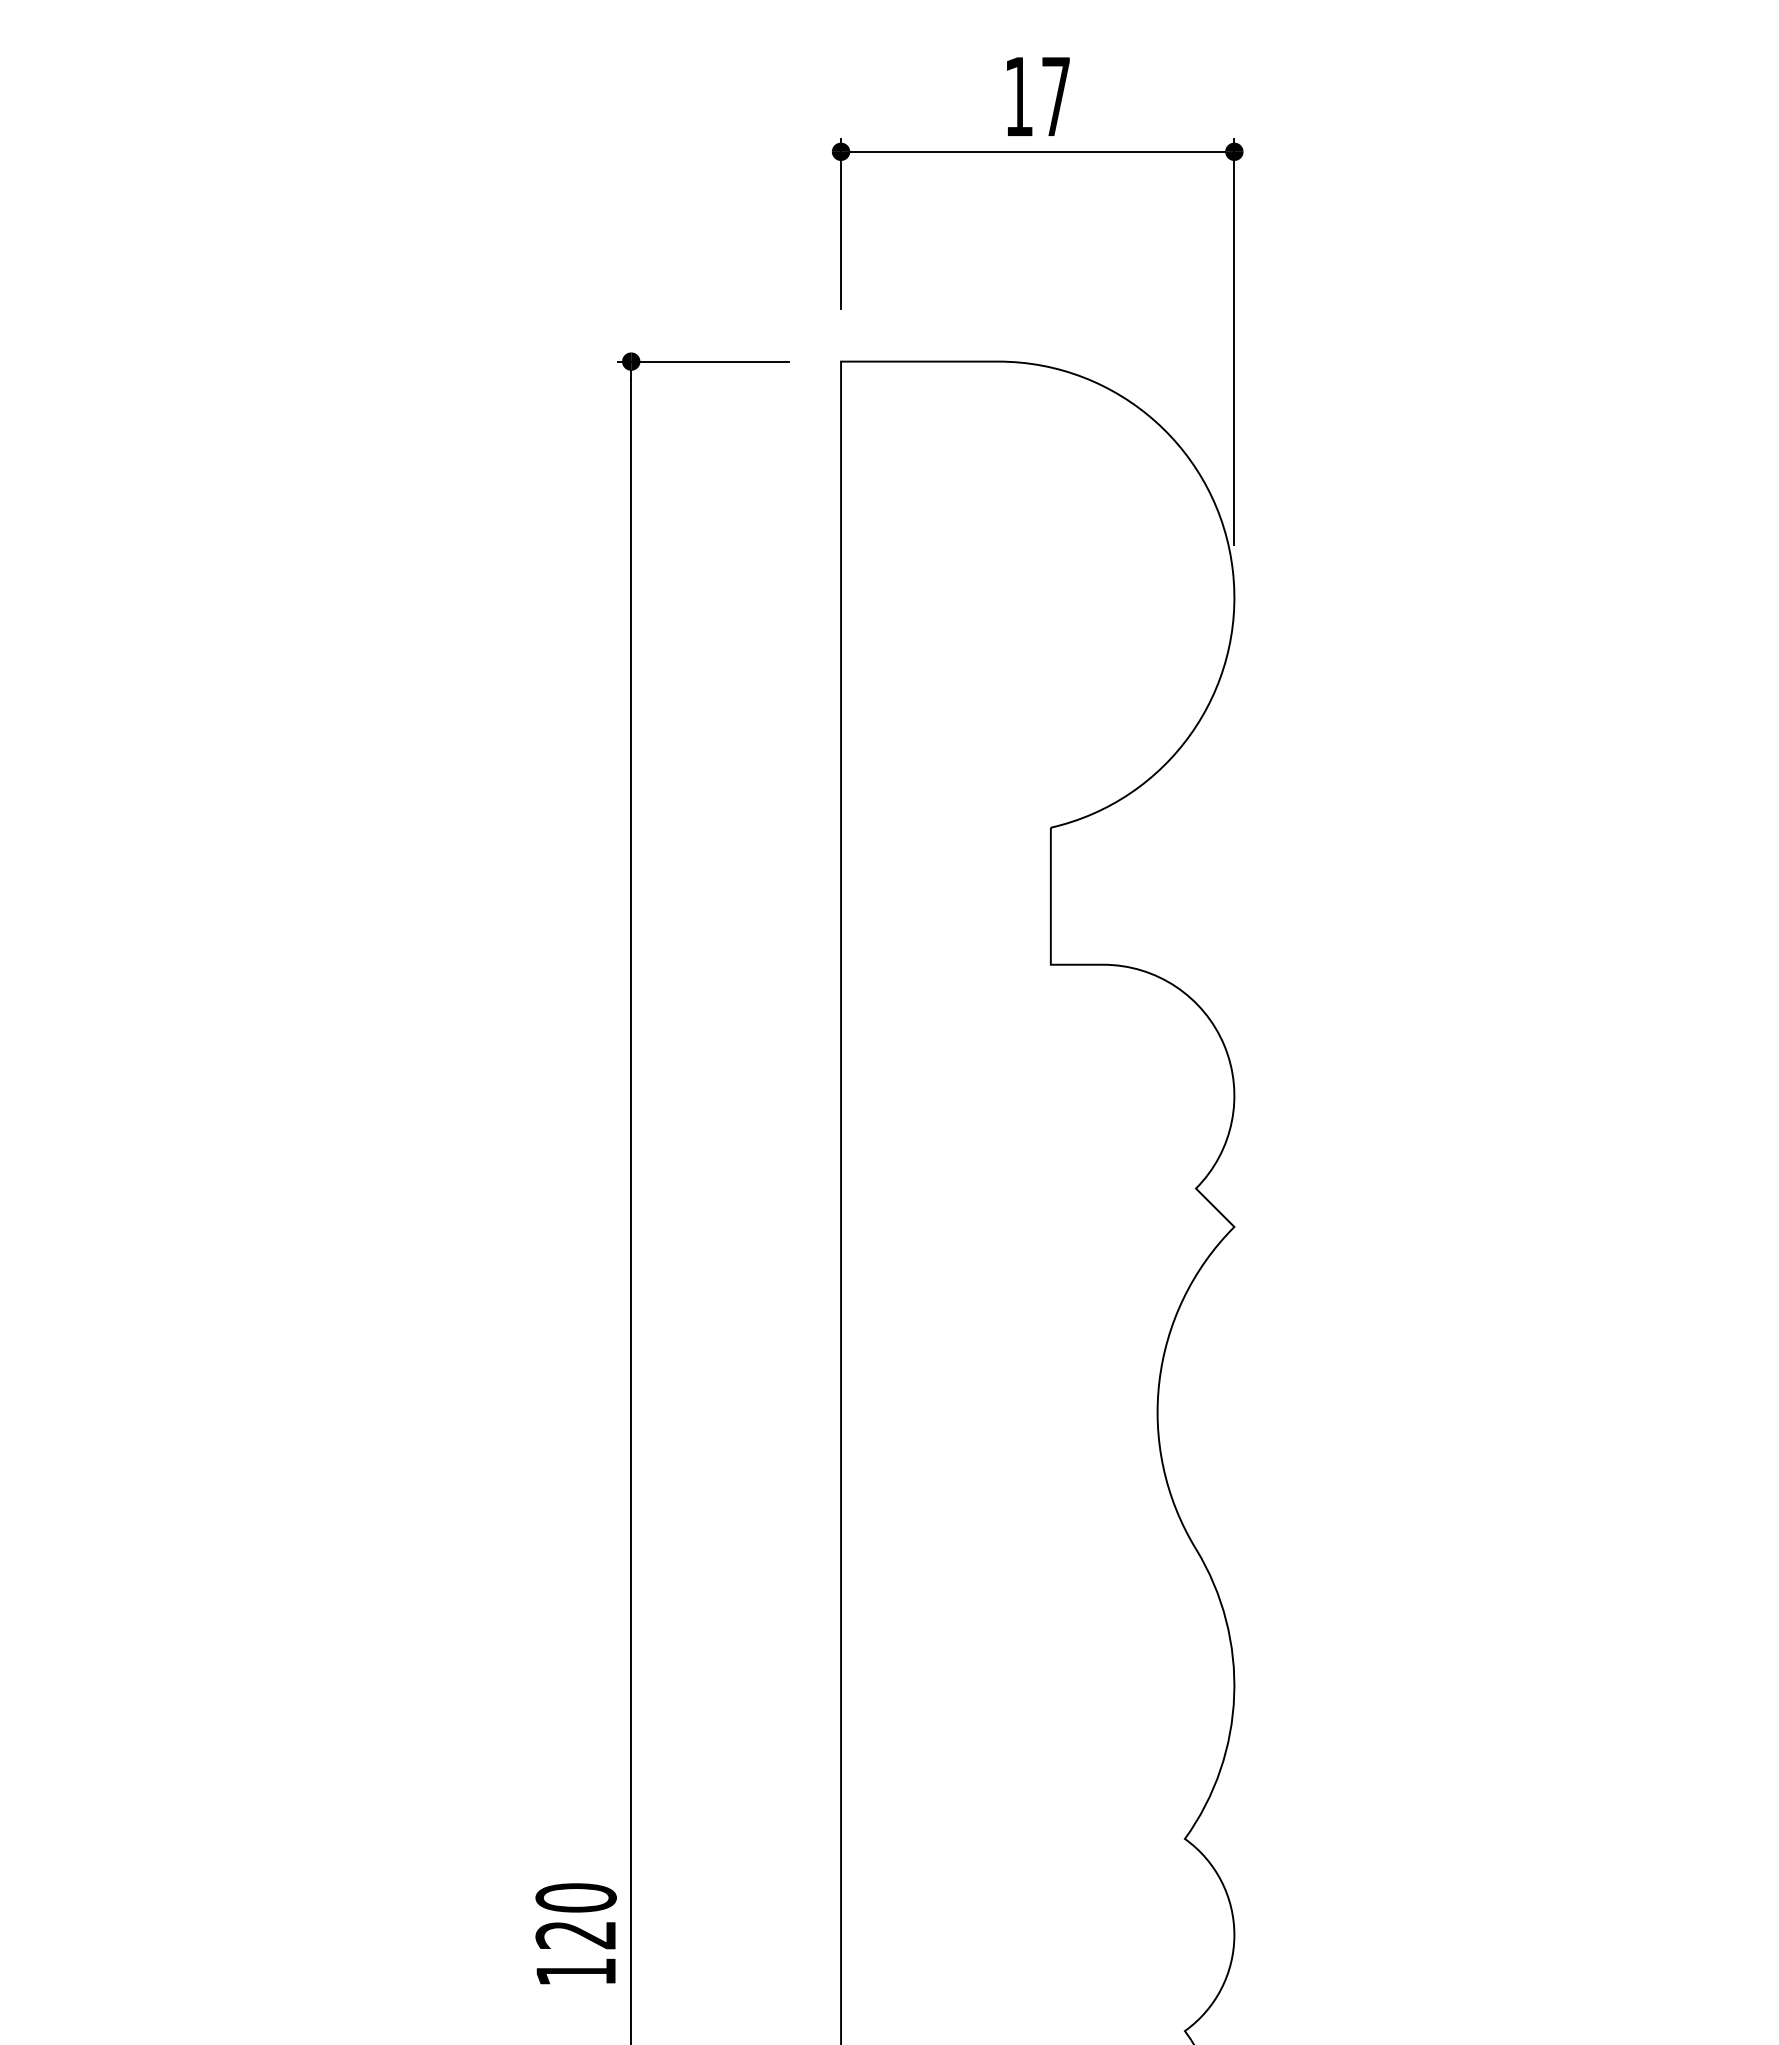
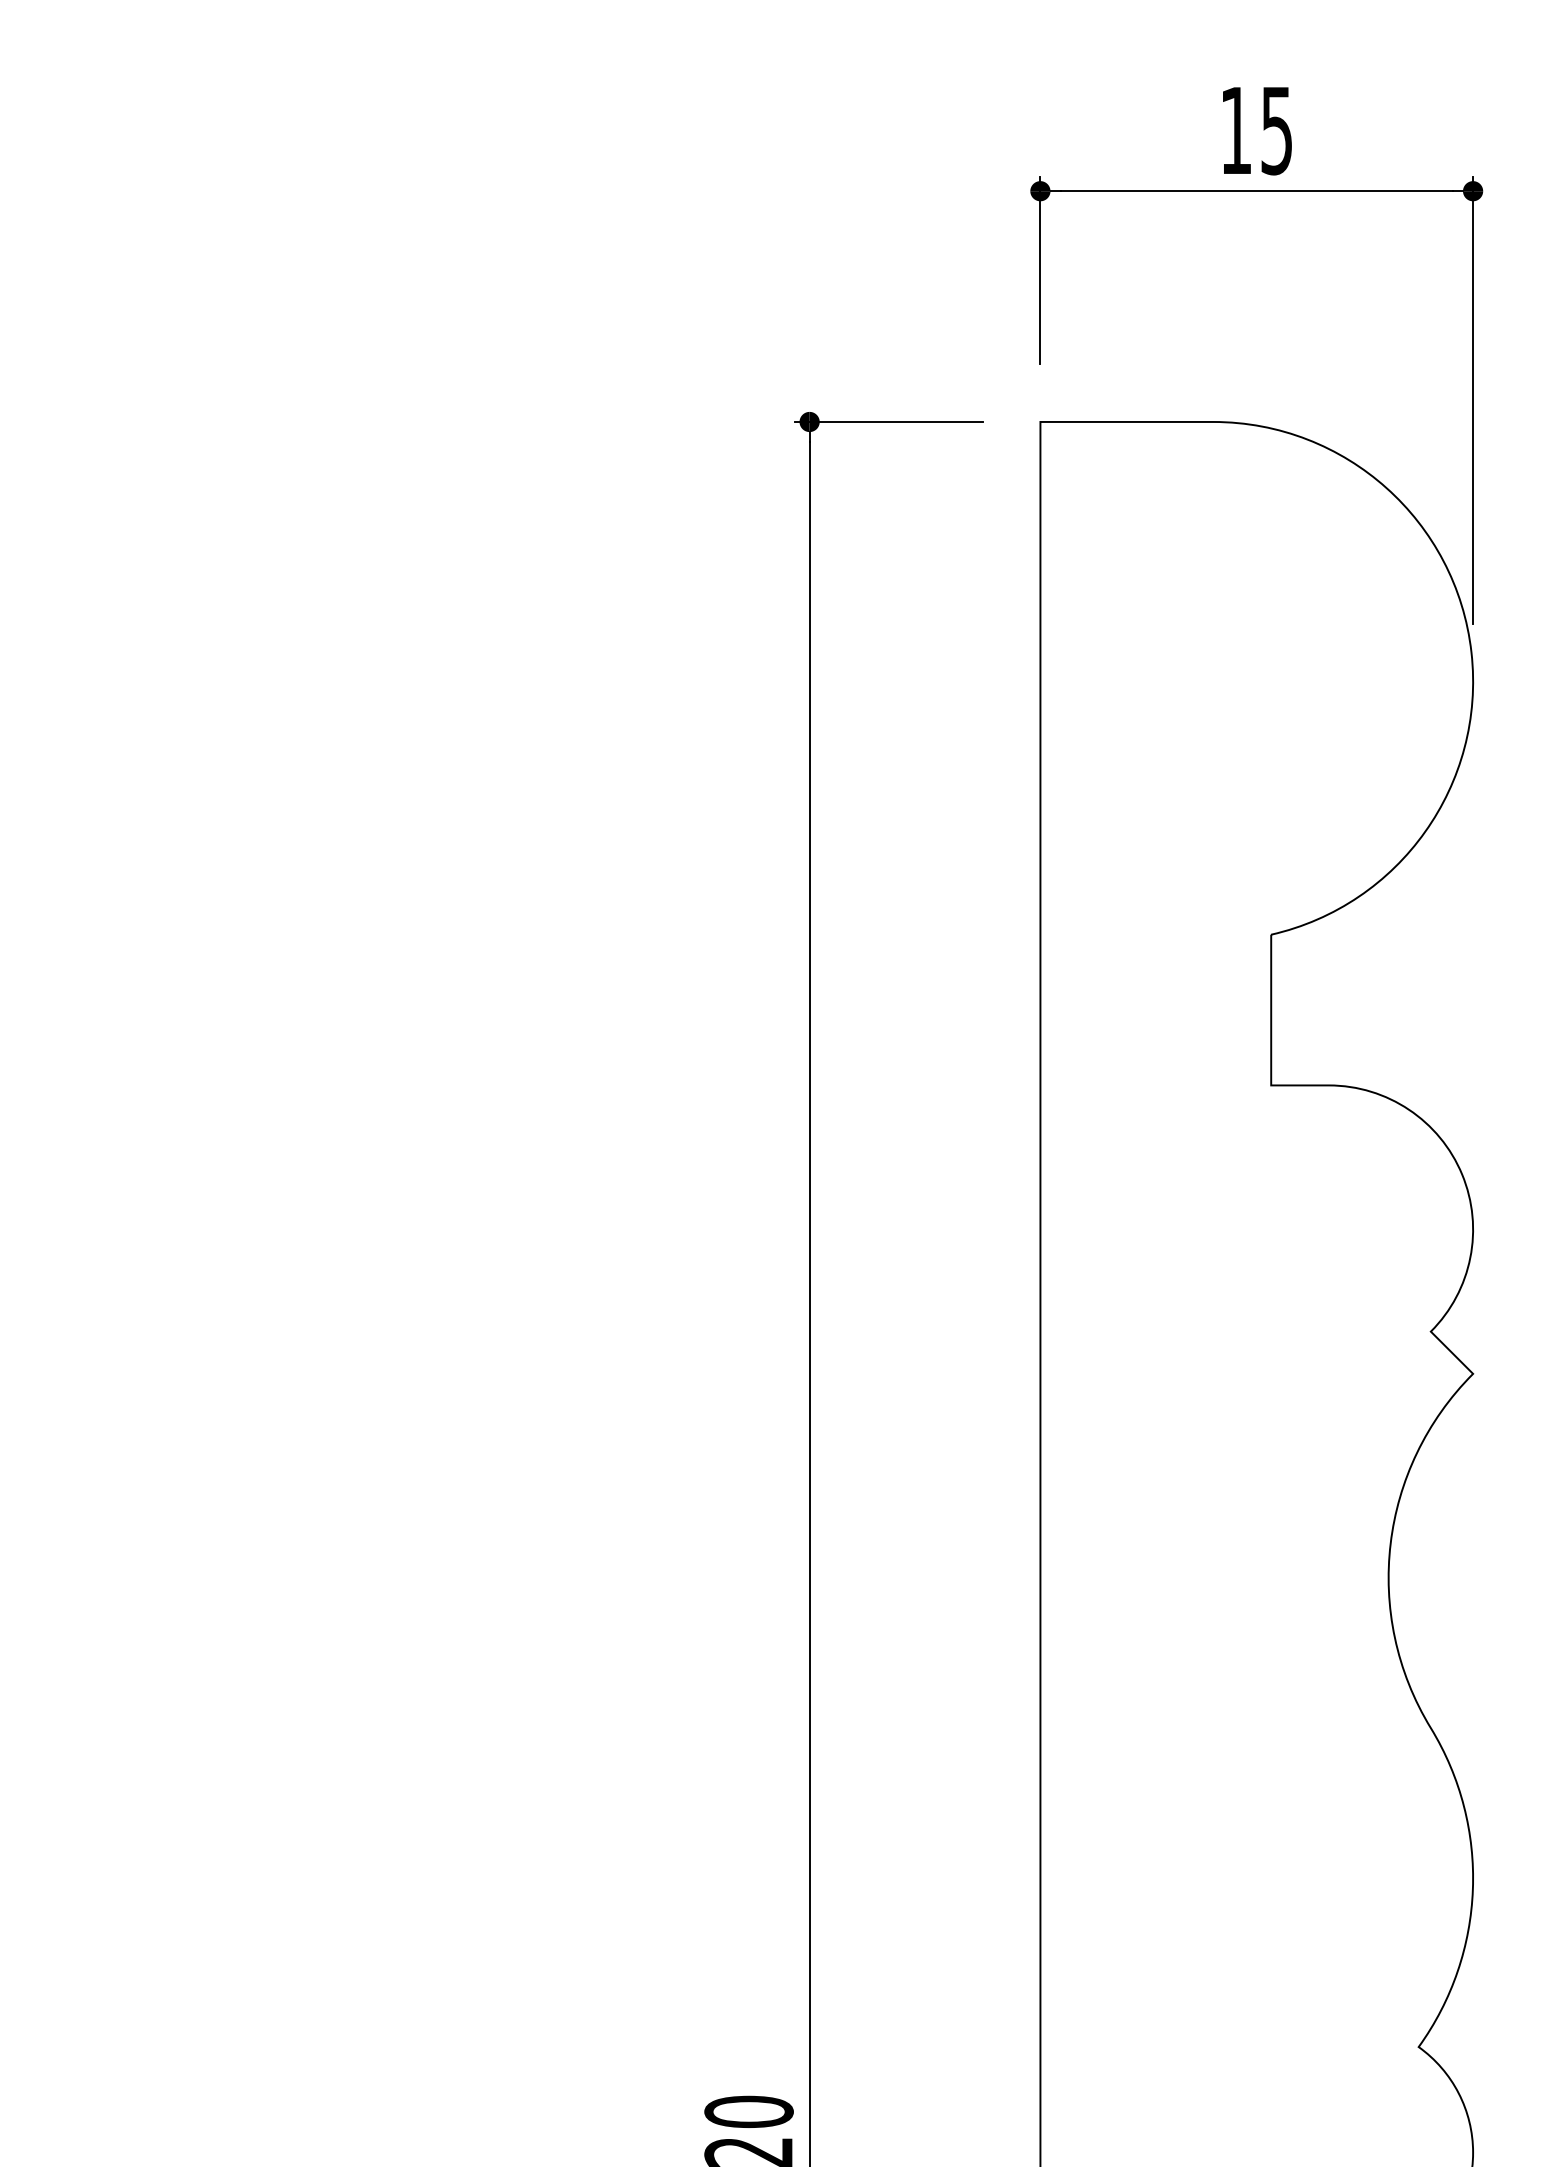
text: (1055, 97) -> (1276, 131), 17 -> 15

